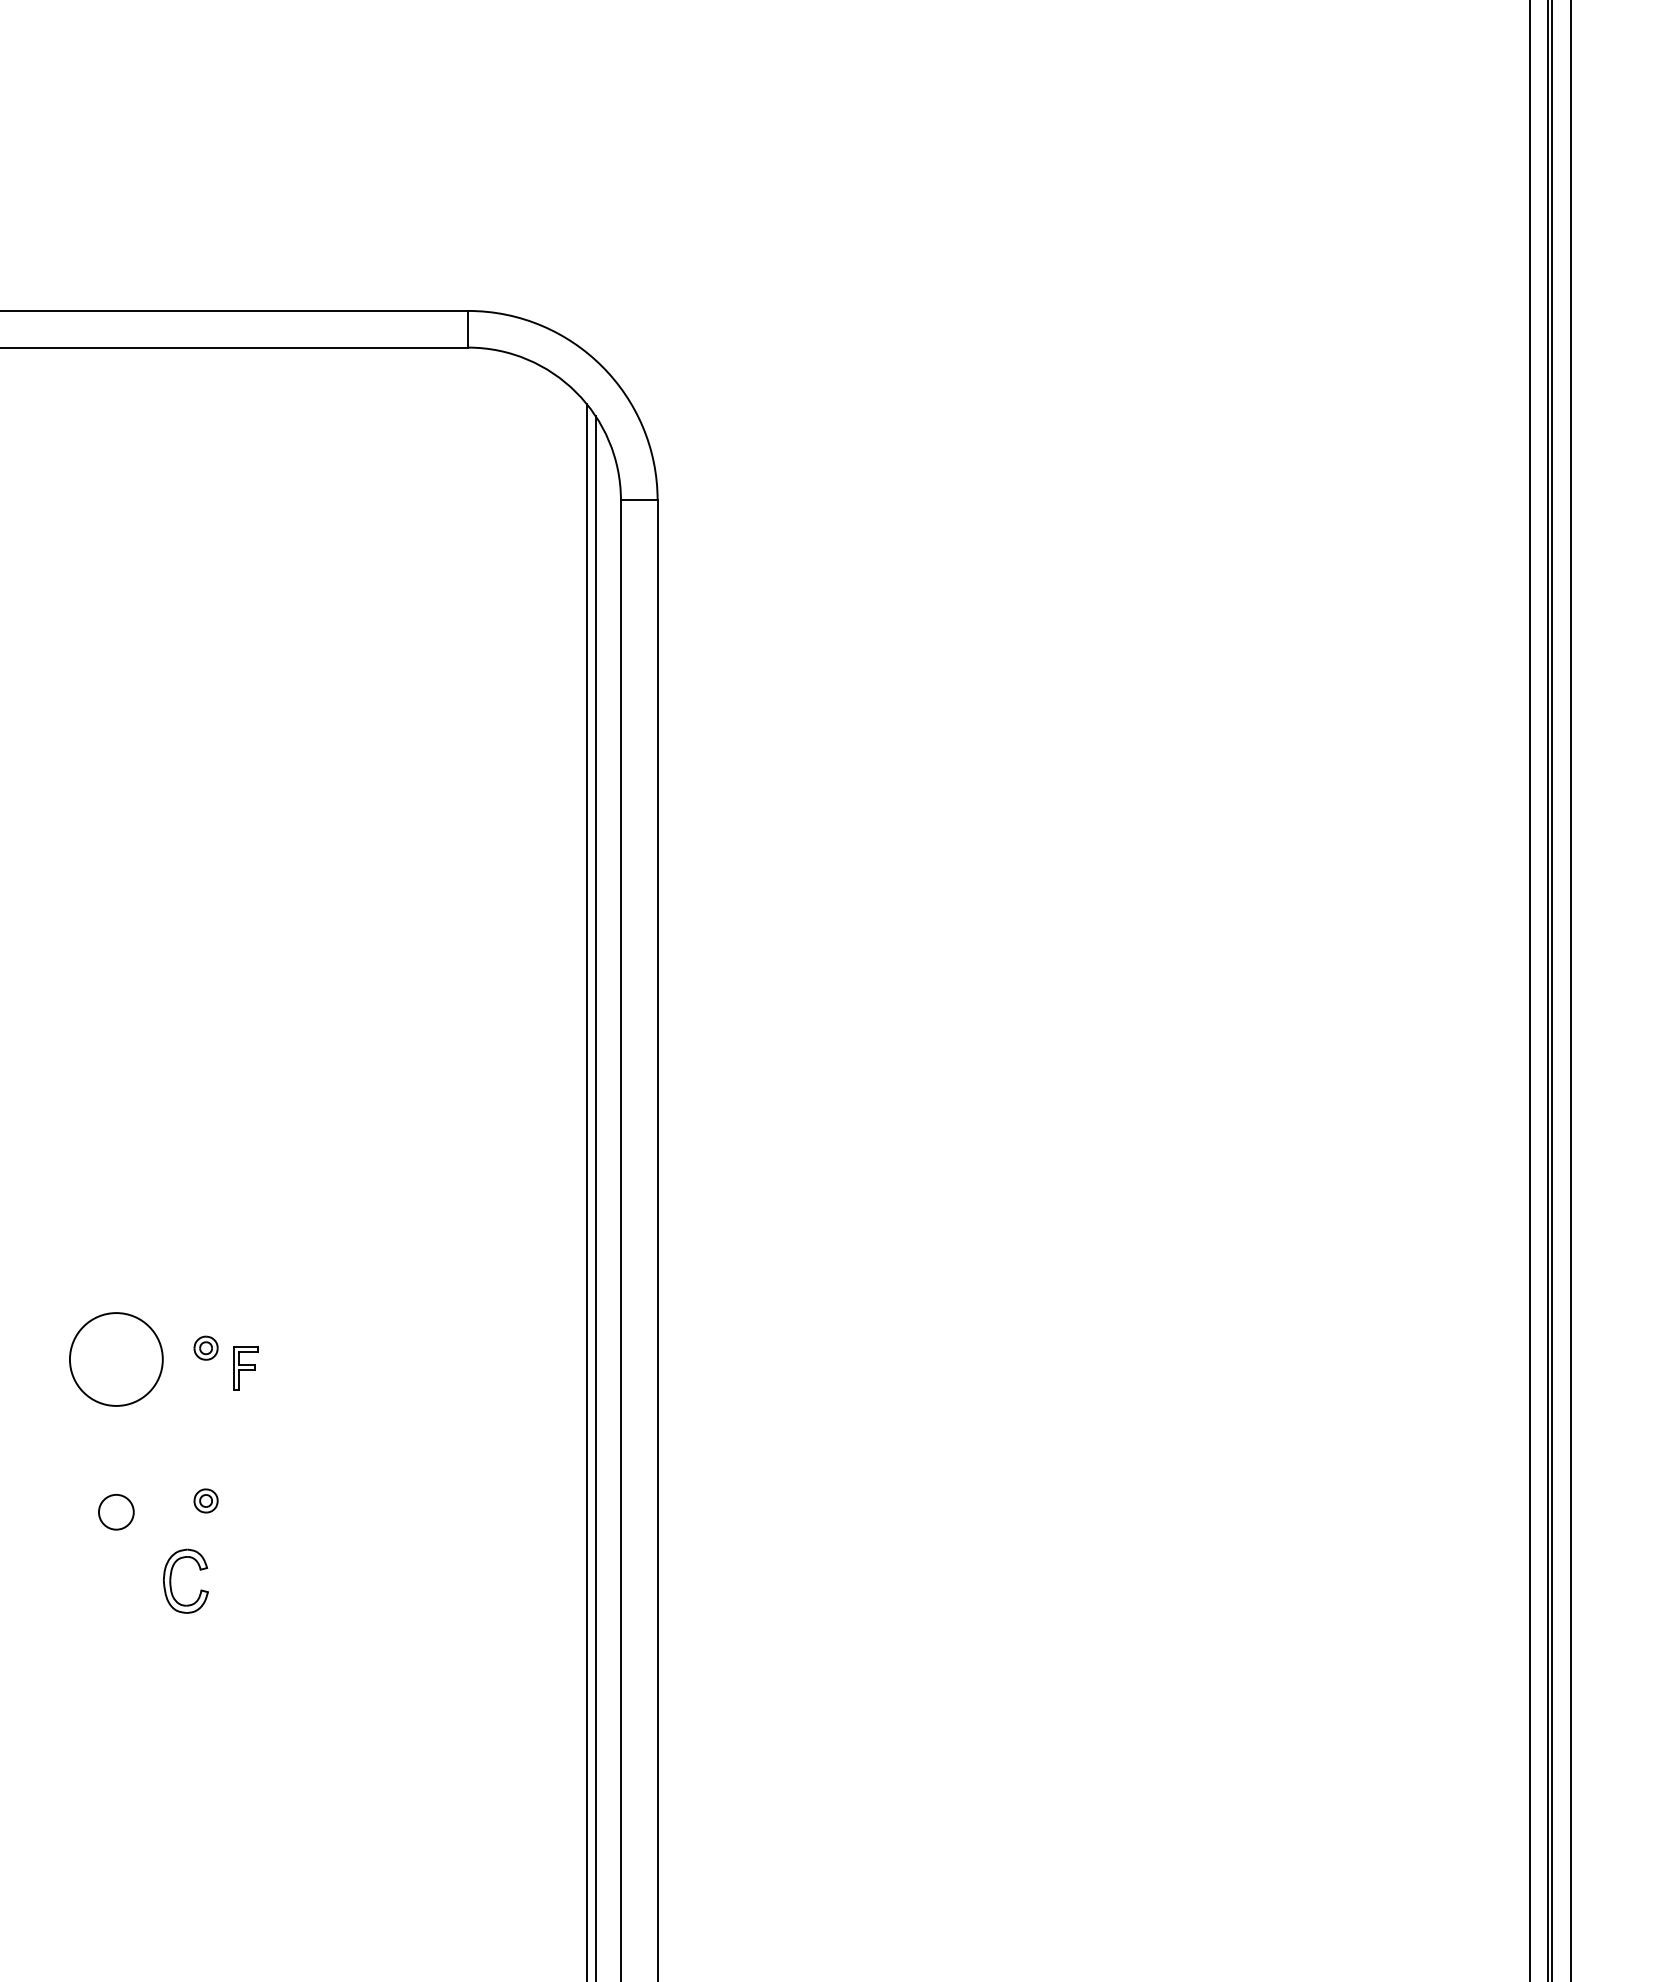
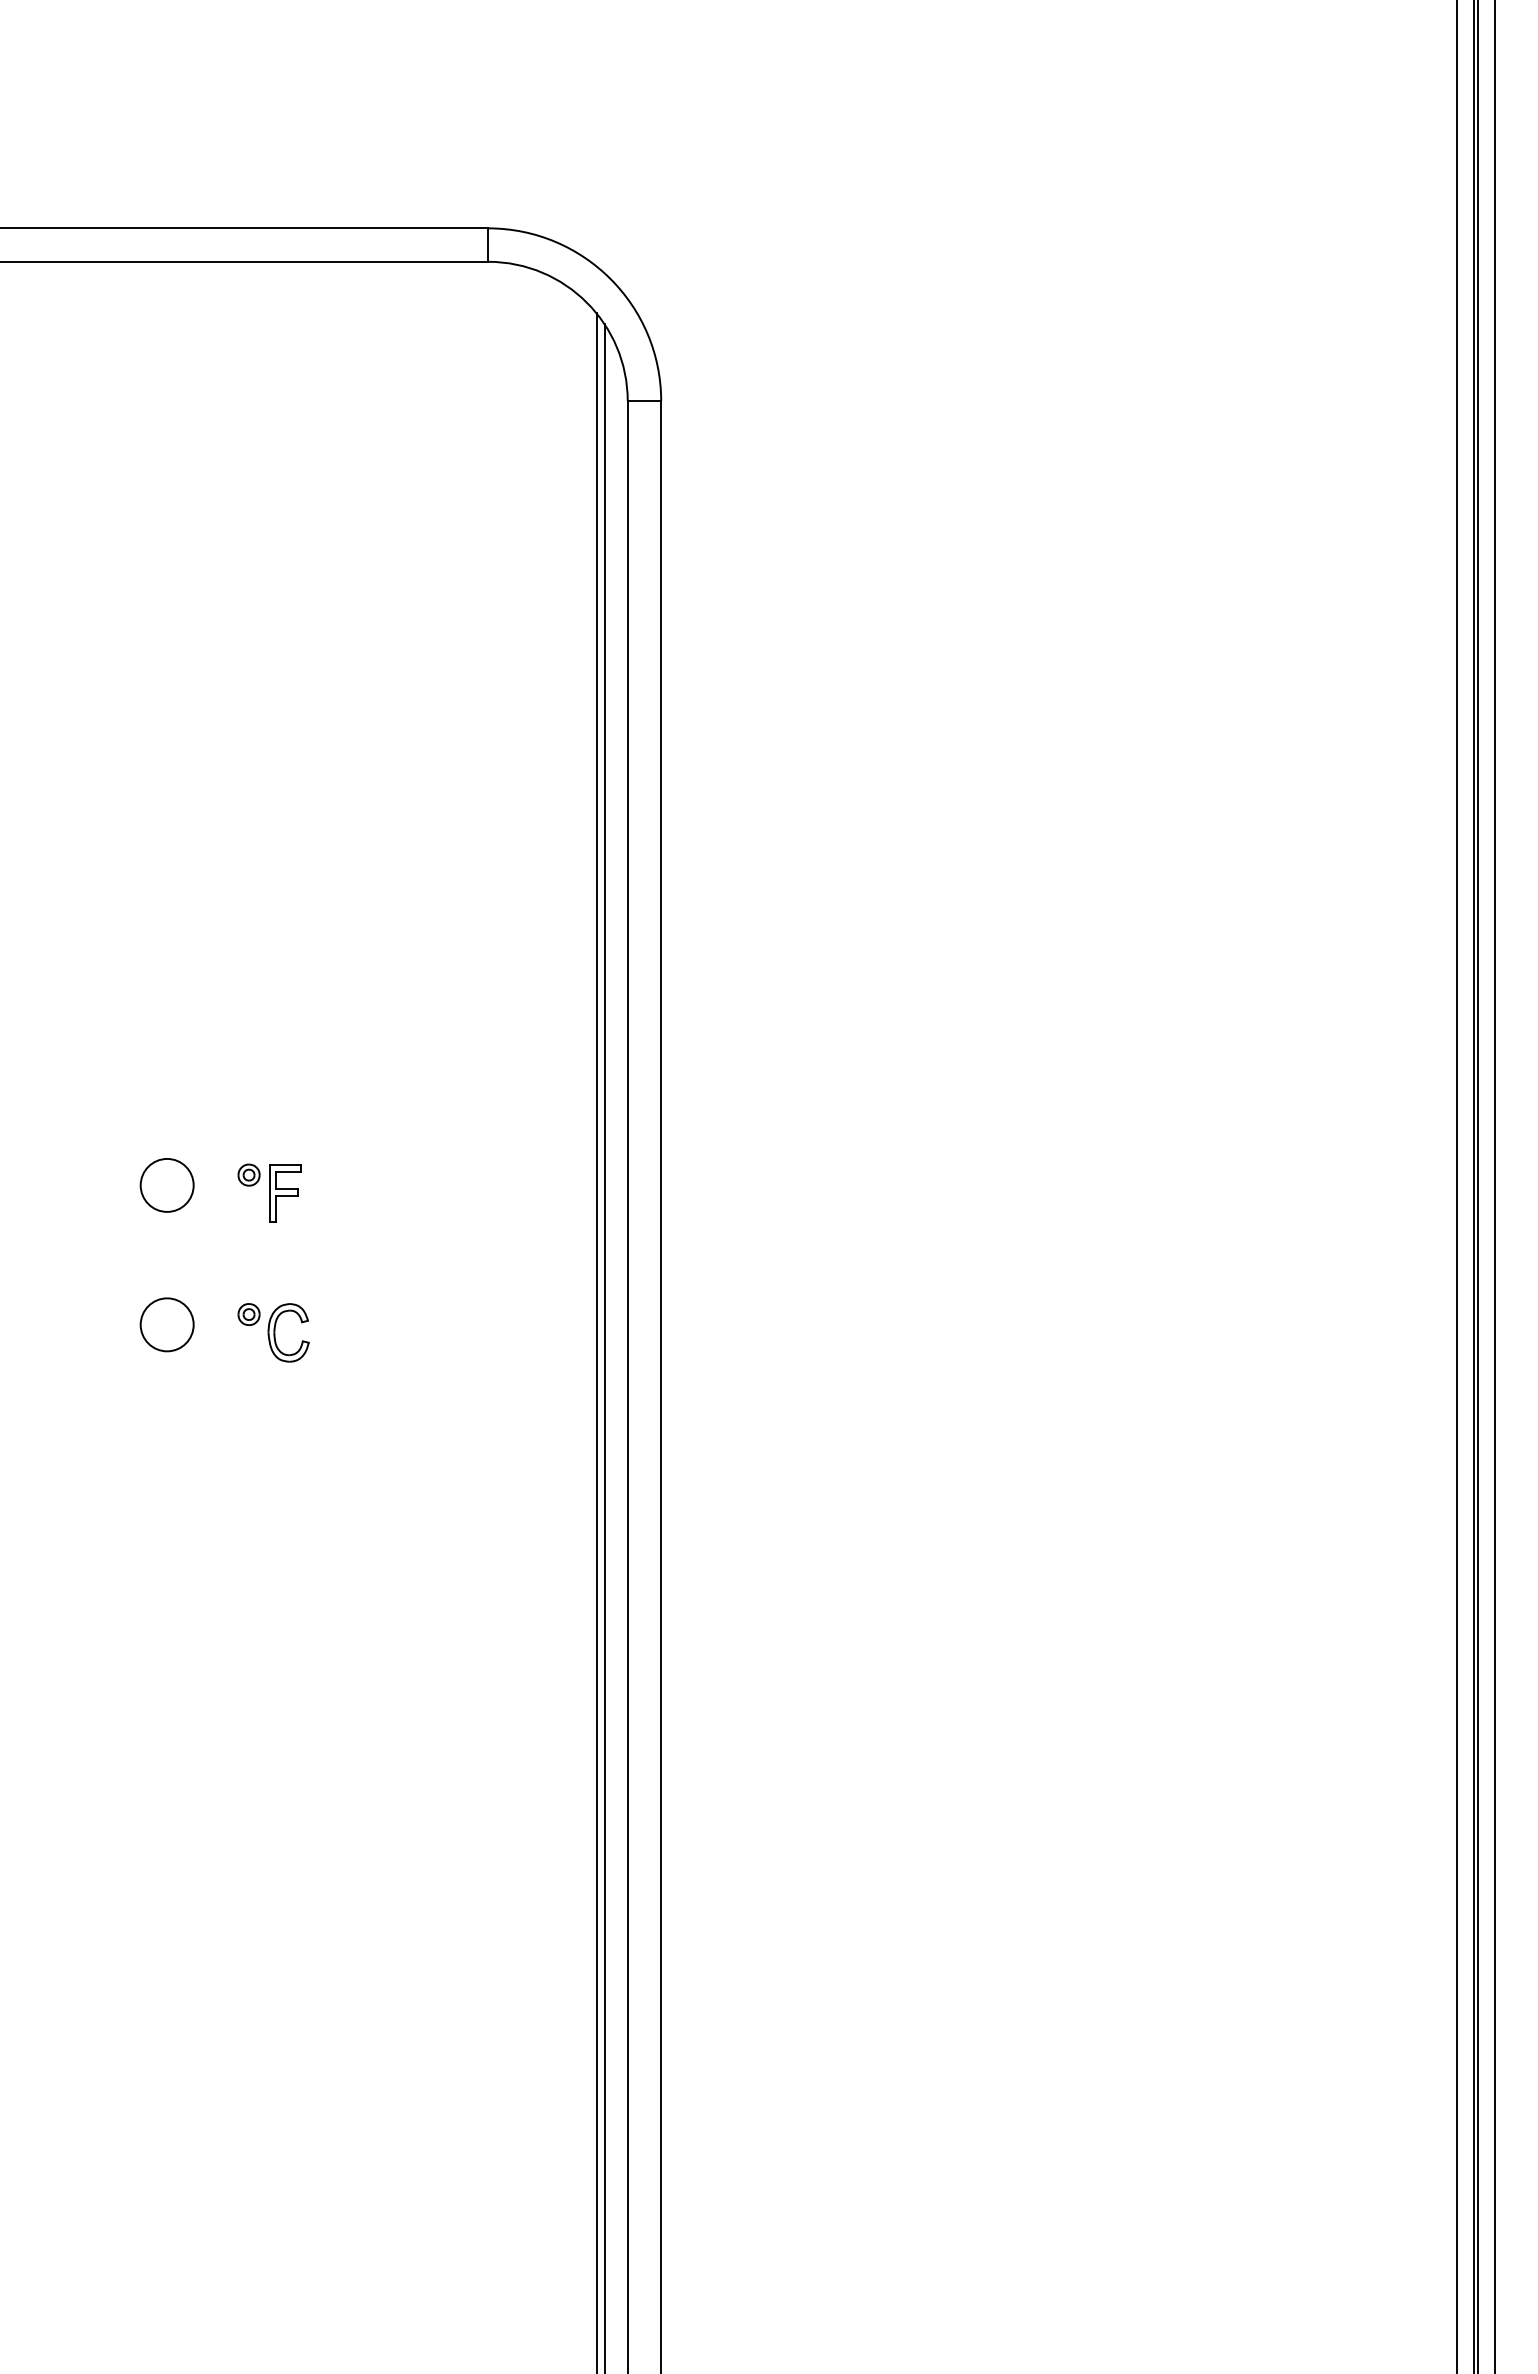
circle: (115, 1358) -> (166, 1184), size x0.62
part: (246, 1368) -> (285, 1193), size x1.43
circle: (115, 1511) -> (166, 1324), size x1.67
part: (171, 1580) -> (275, 1332), moved

